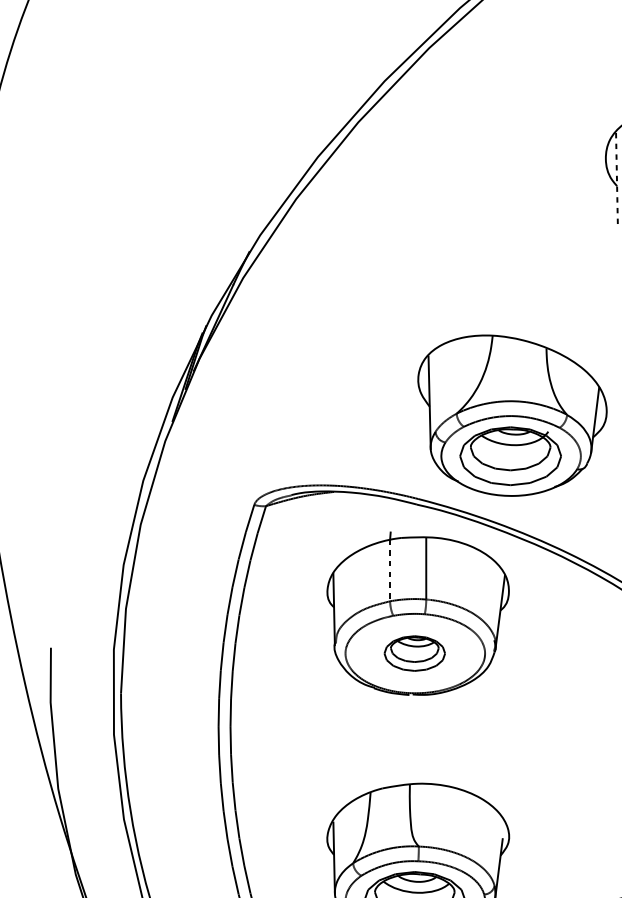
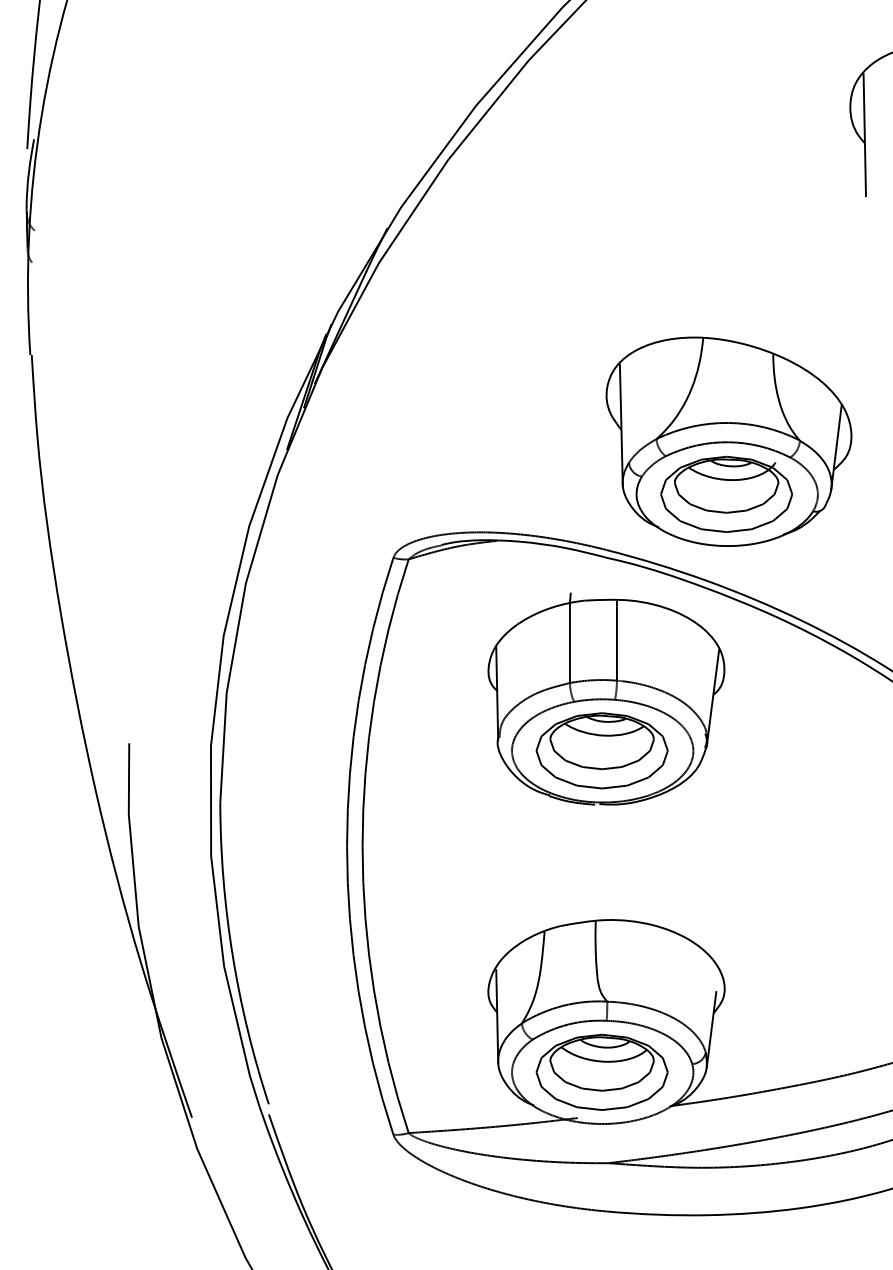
line: (616, 180) -> (864, 135), dashed -> solid
line: (389, 570) -> (569, 643), dashed -> solid
part: (414, 653) -> (601, 750), size x1.67

